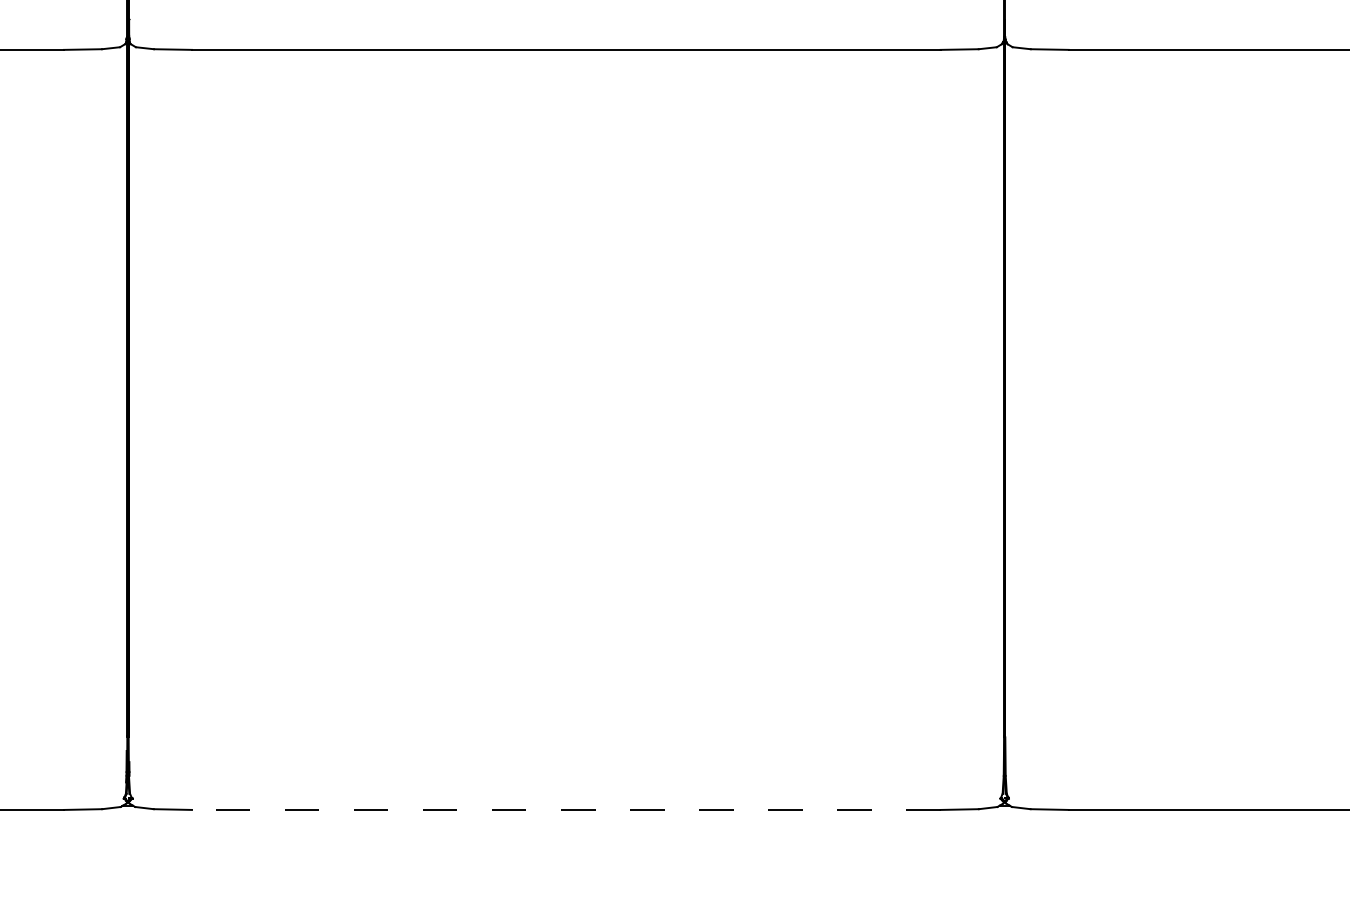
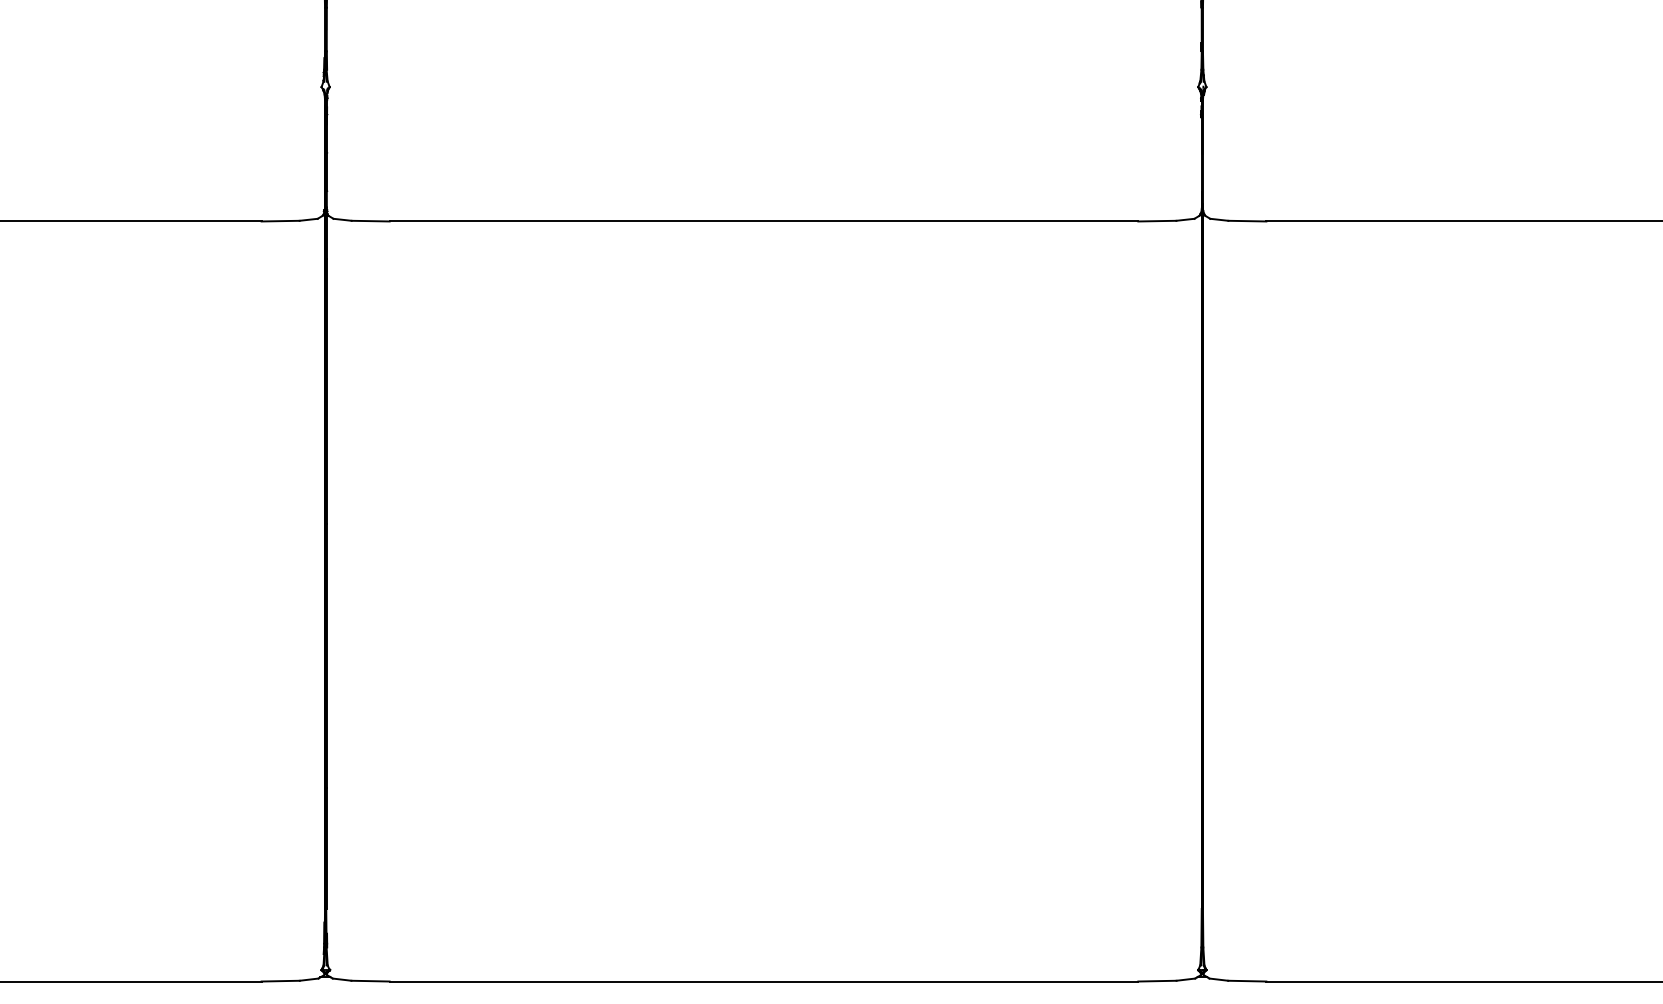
line: (565, 809) -> (763, 981), dashed -> solid

